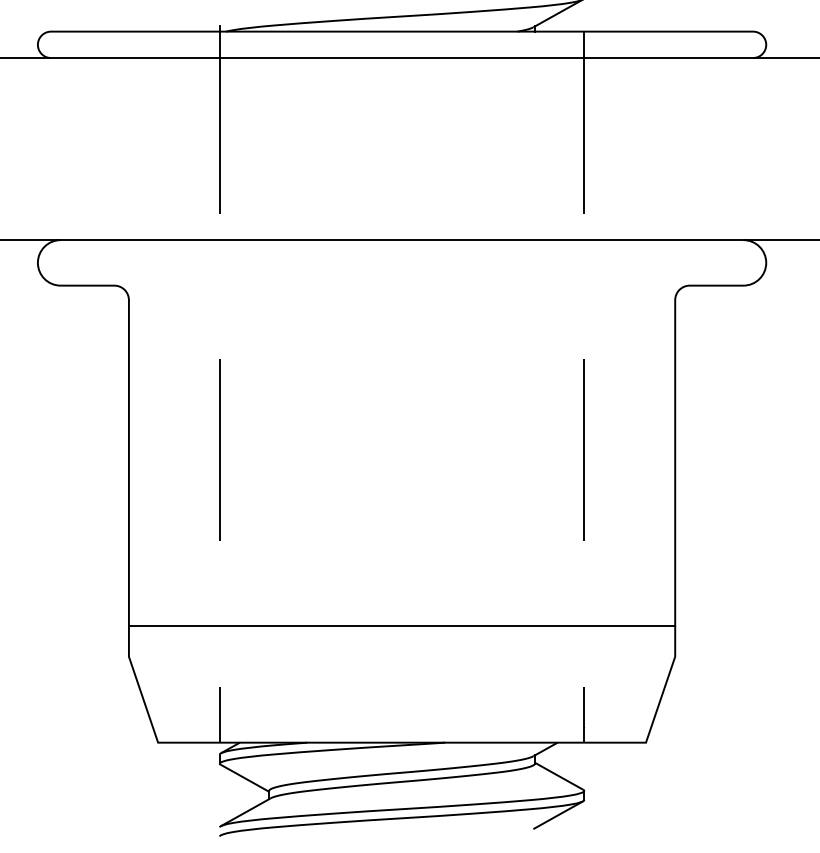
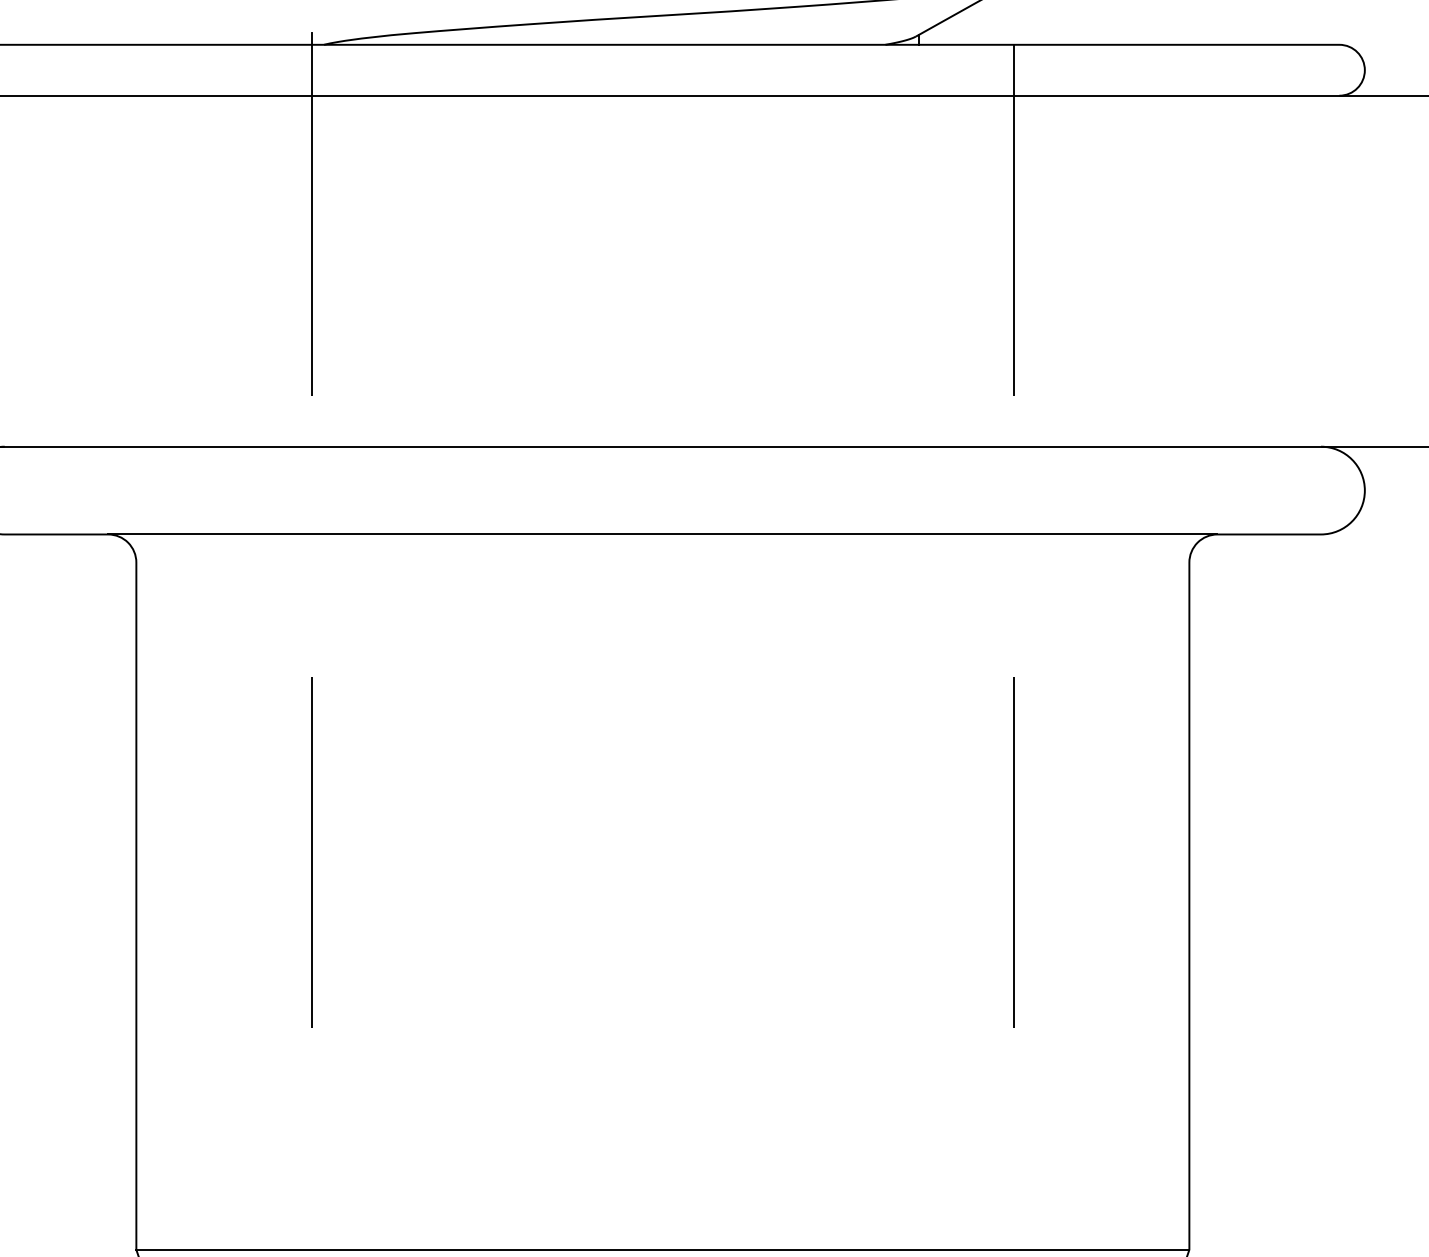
line: (401, 285) -> (661, 534), added
line: (401, 625) -> (661, 1249), moved

